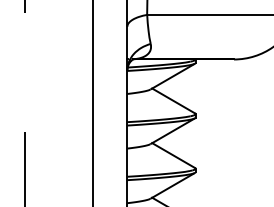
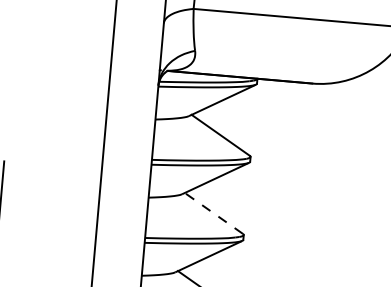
line: (173, 155) -> (213, 213), solid -> dashed

